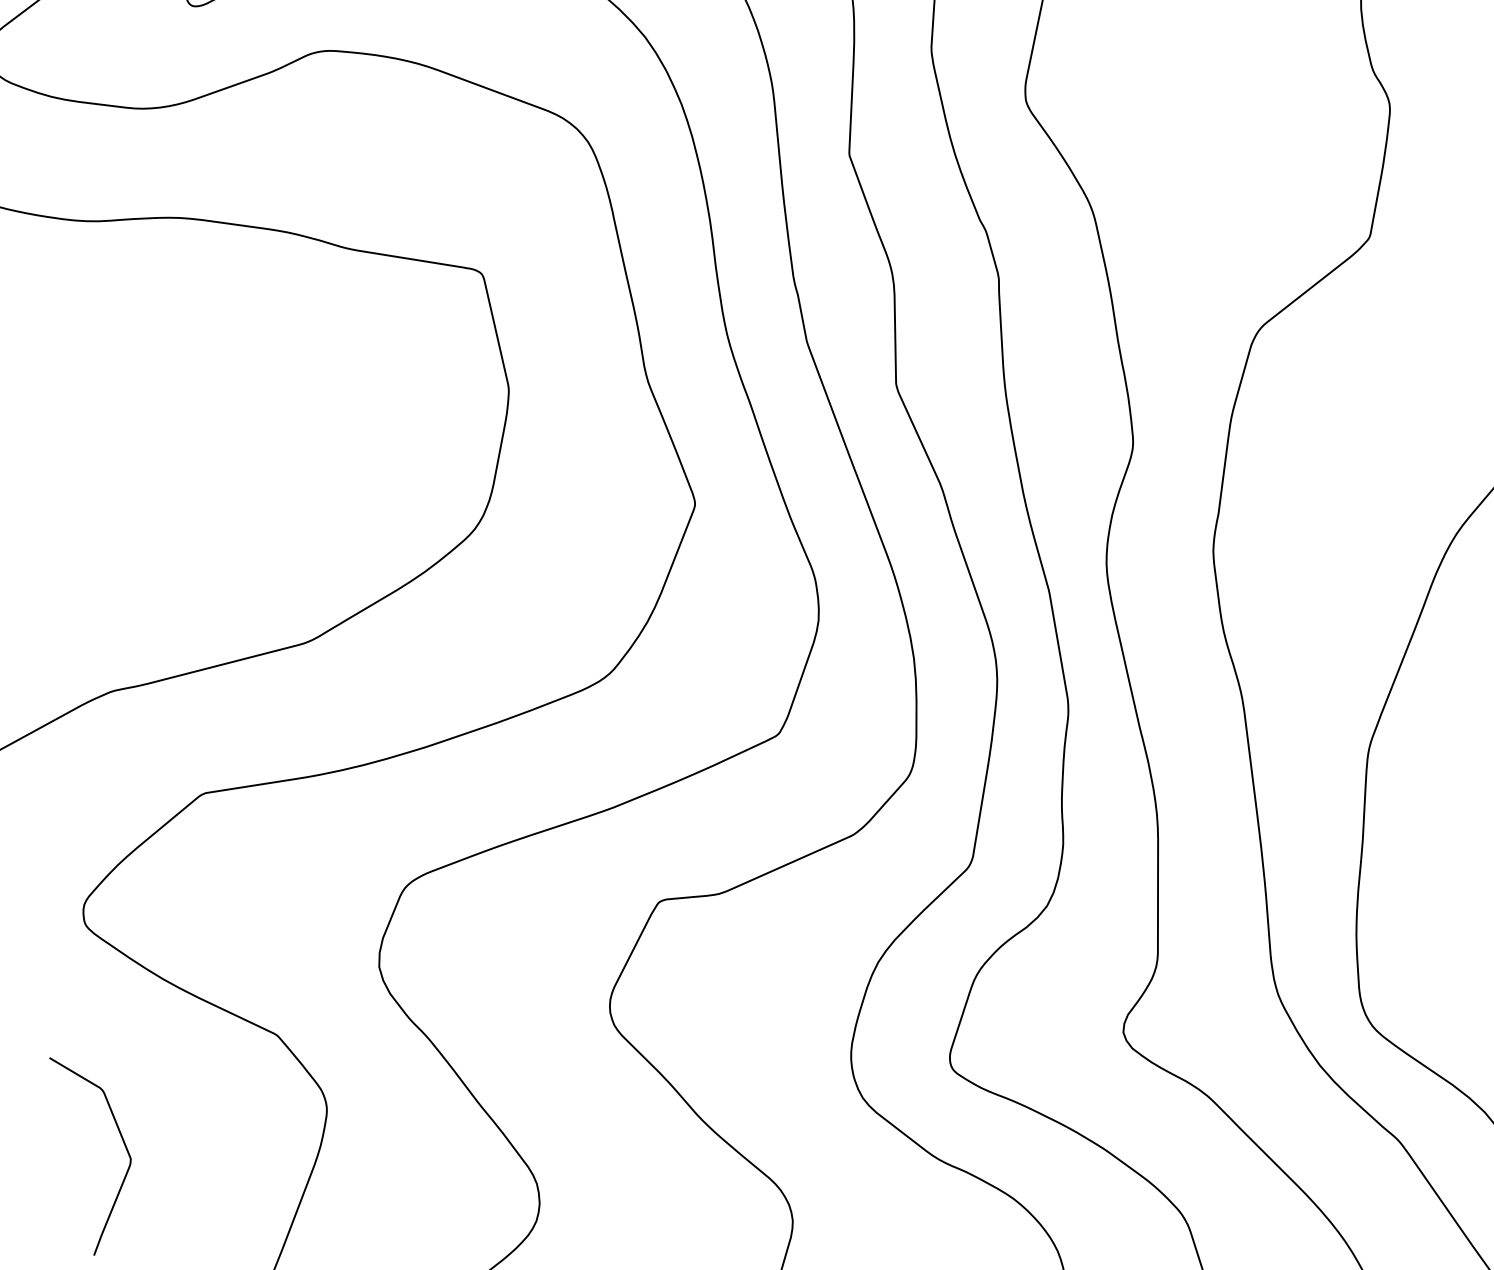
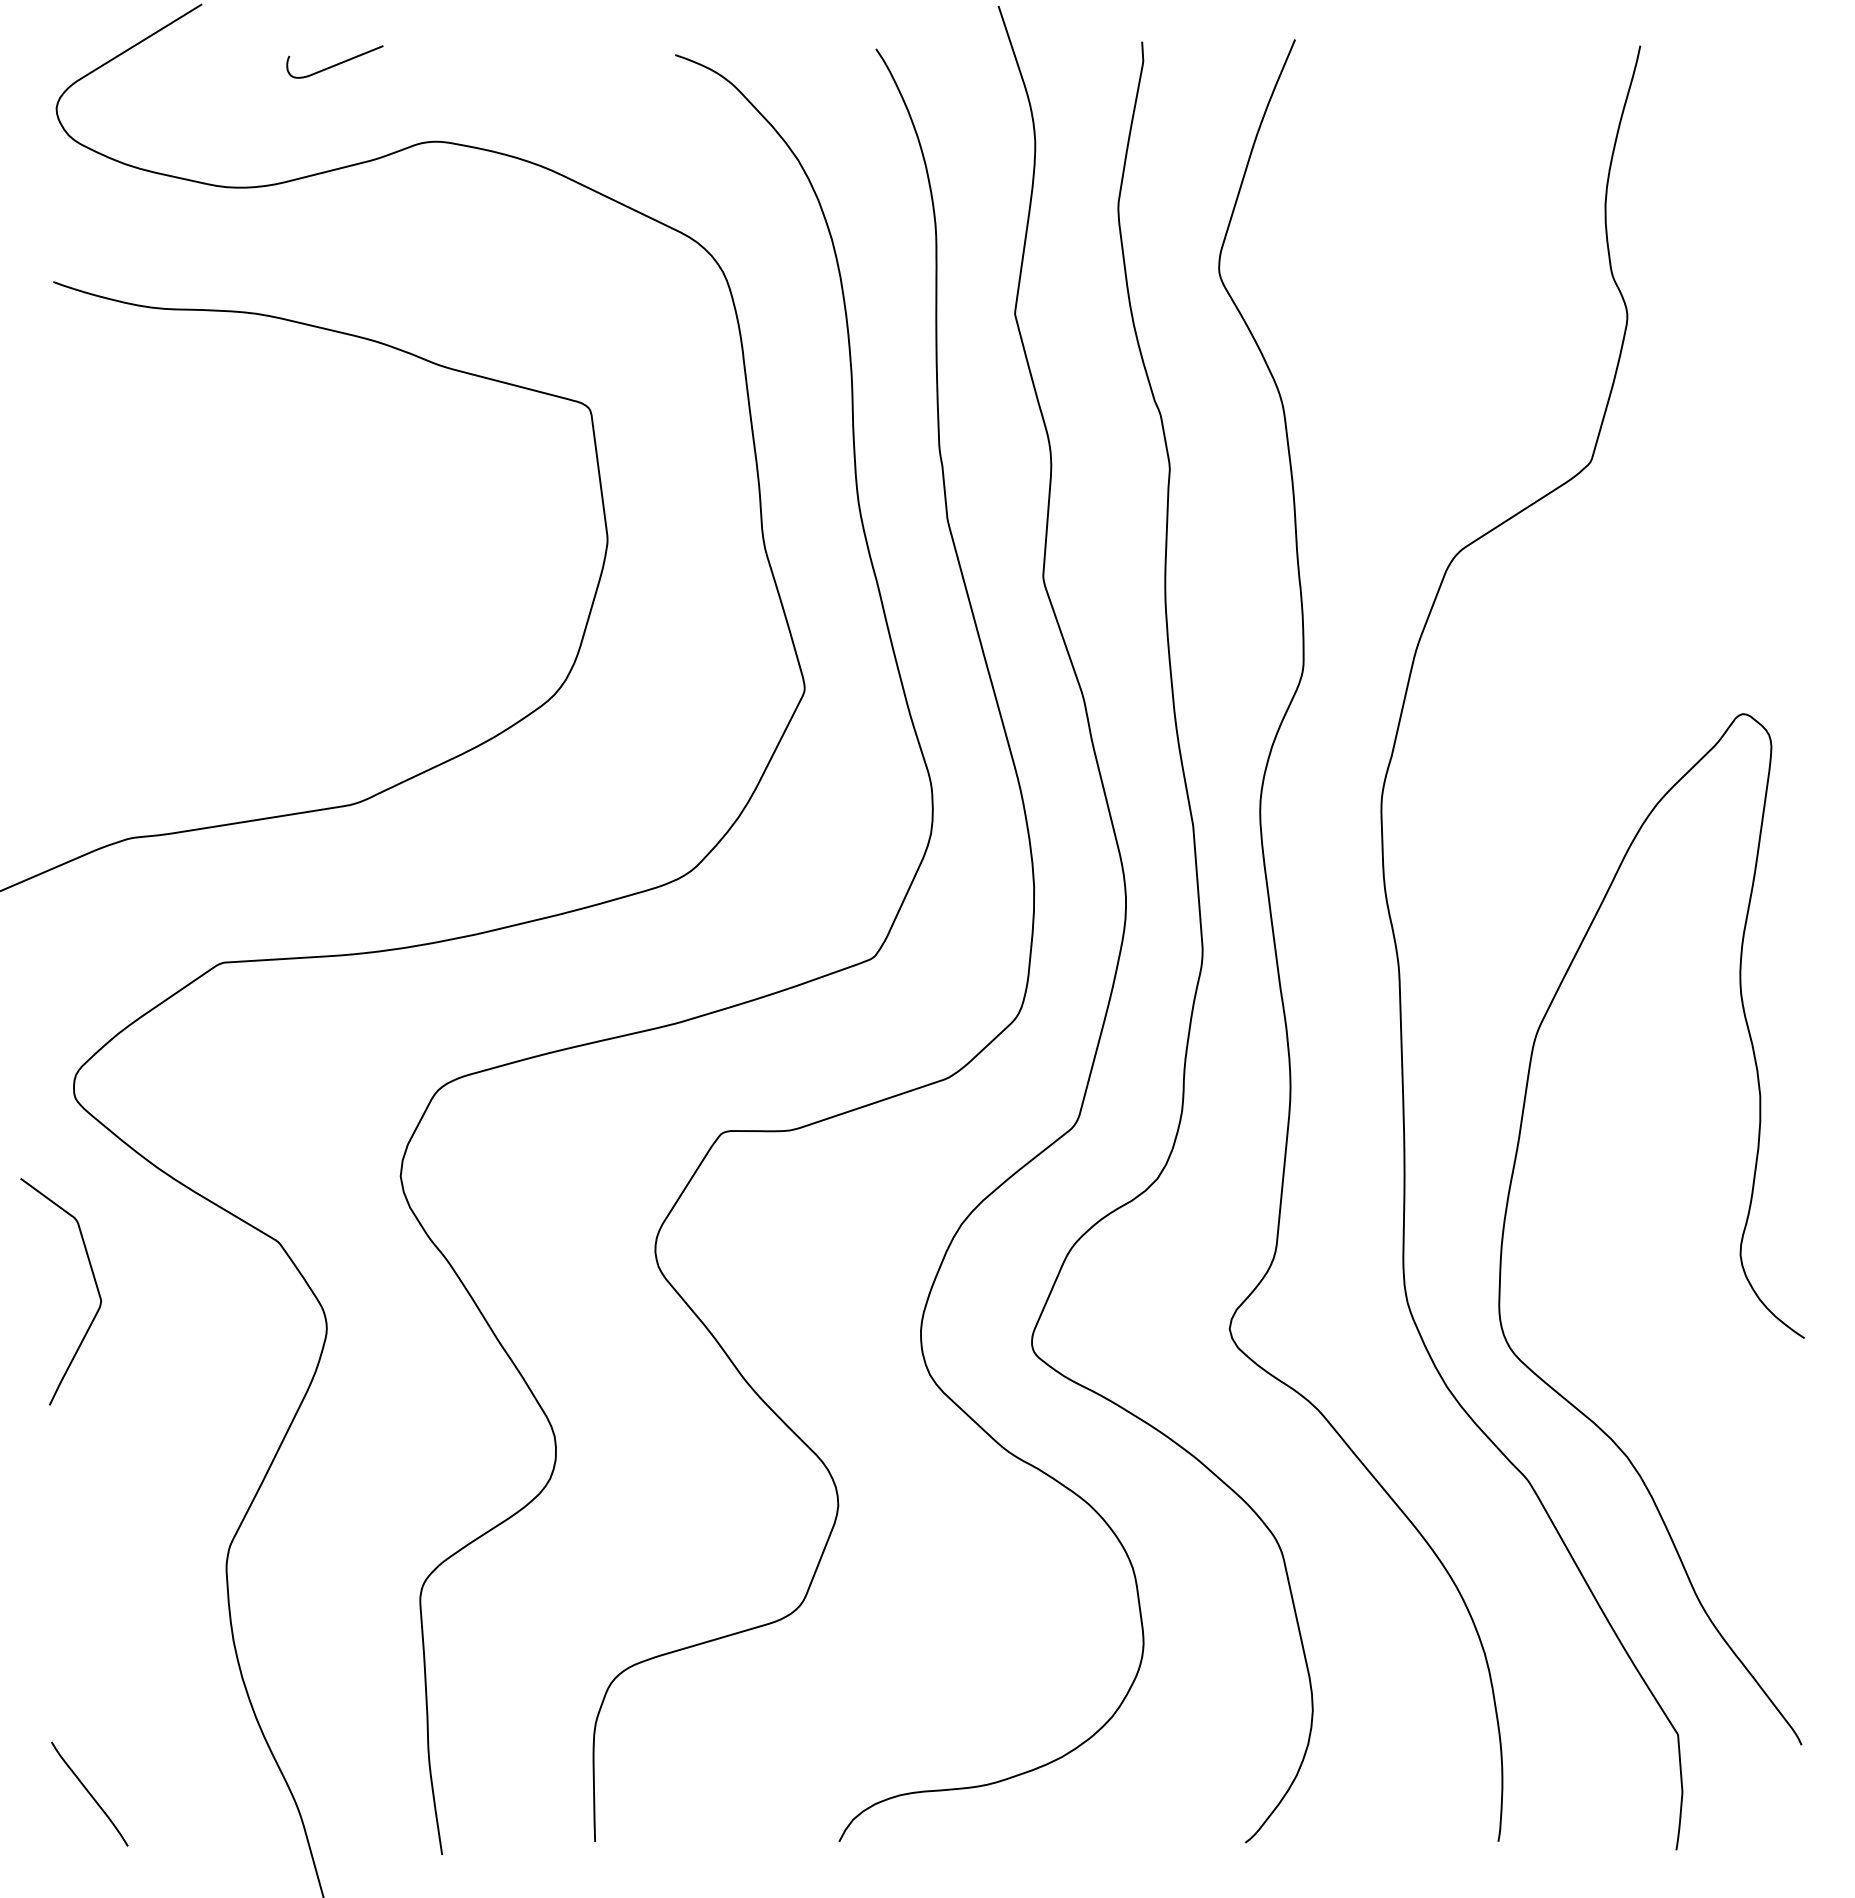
curve: (123, 1143) -> (94, 1282), moved

